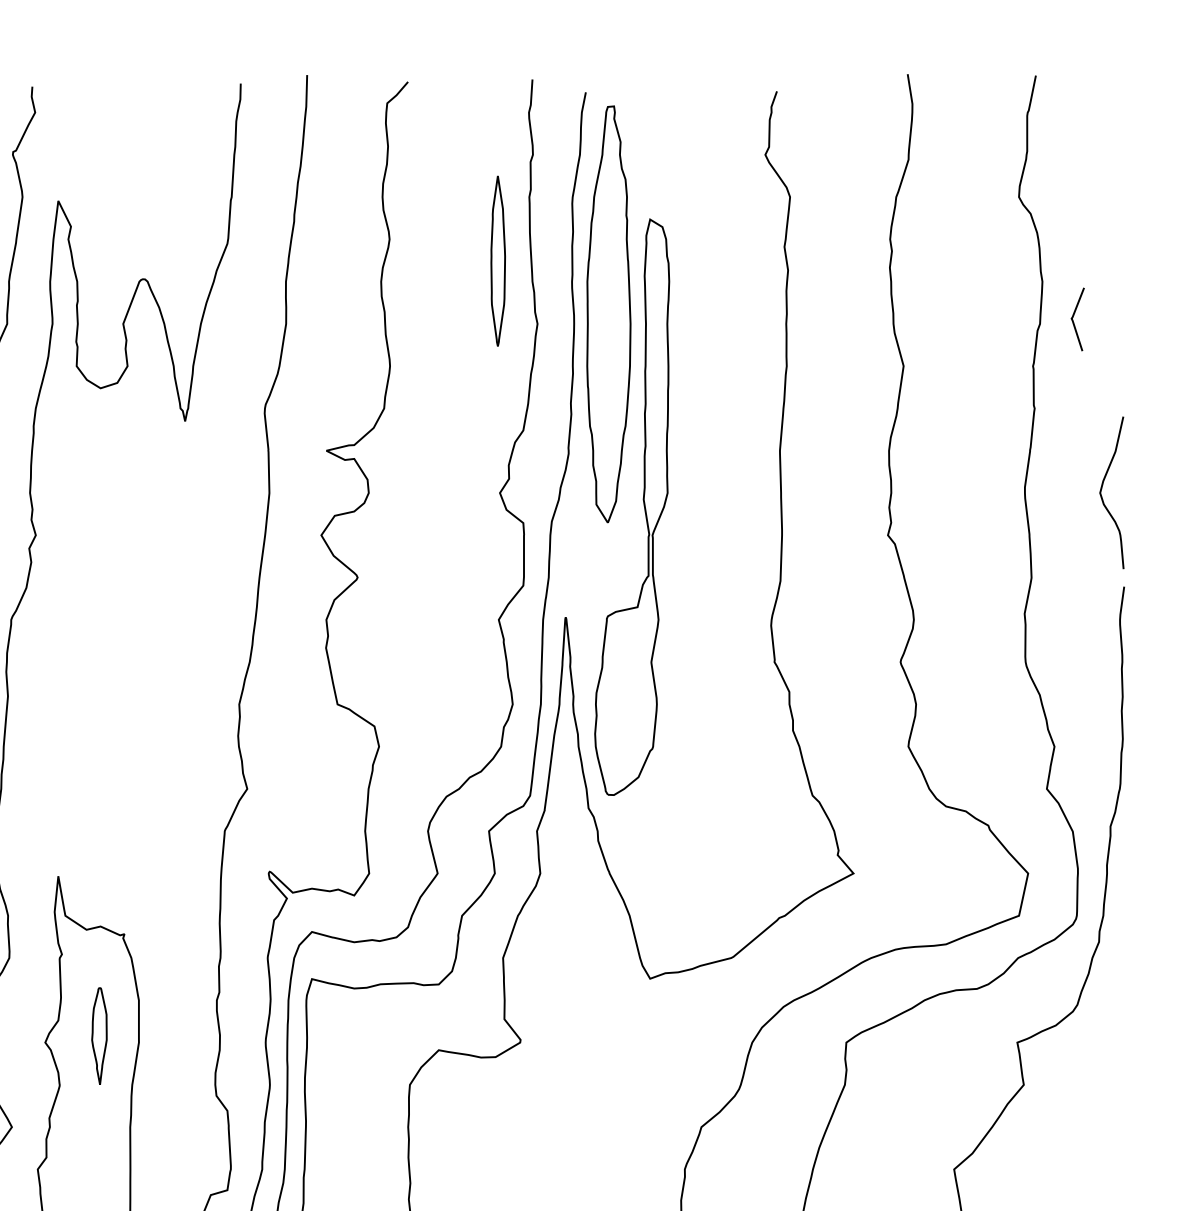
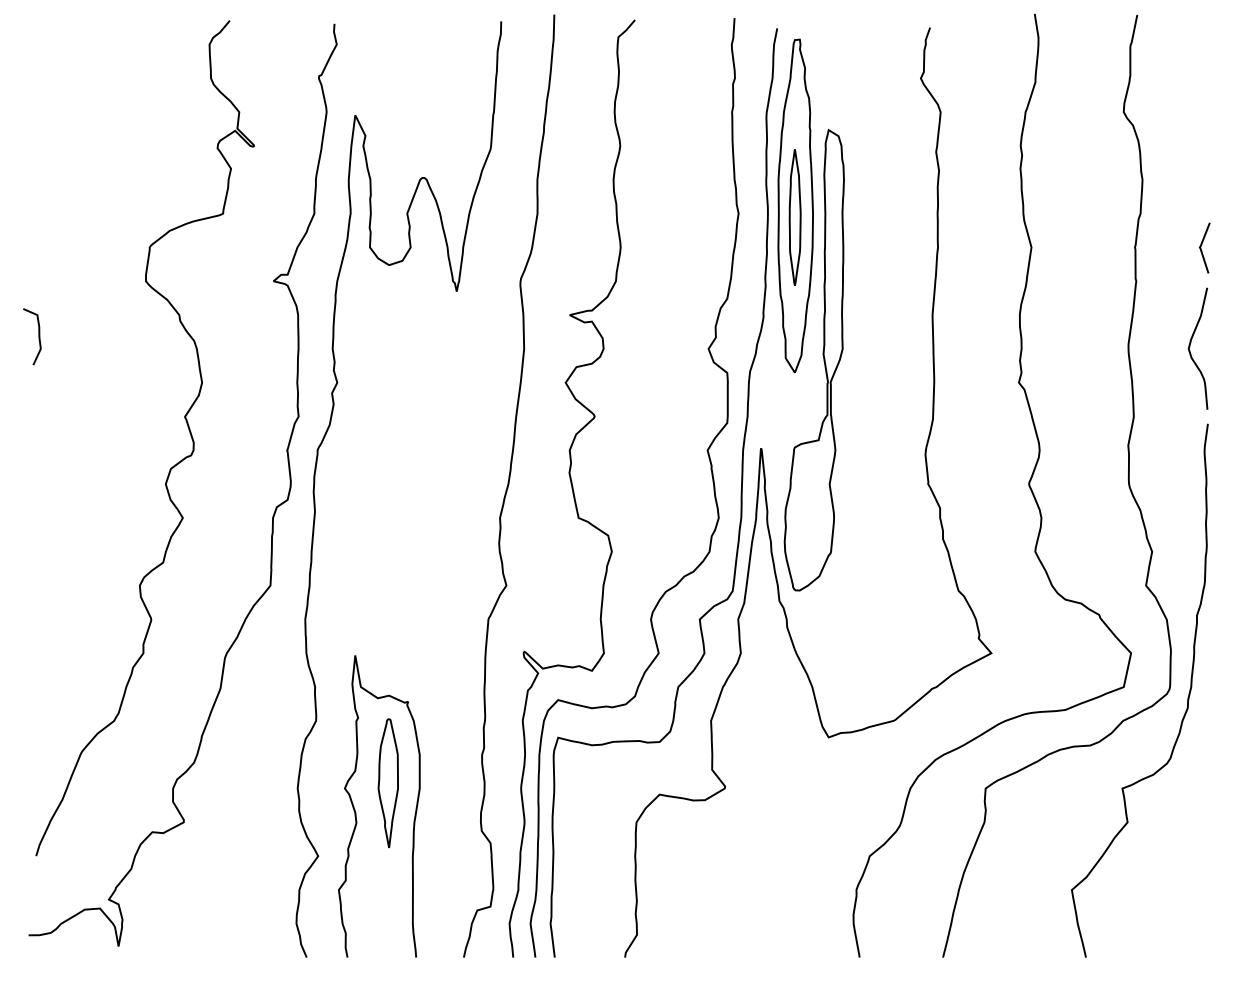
part: (497, 261) -> (794, 217), moved
curve: (1073, 318) -> (1201, 247), moved
part: (98, 1036) -> (387, 783), size x1.67

